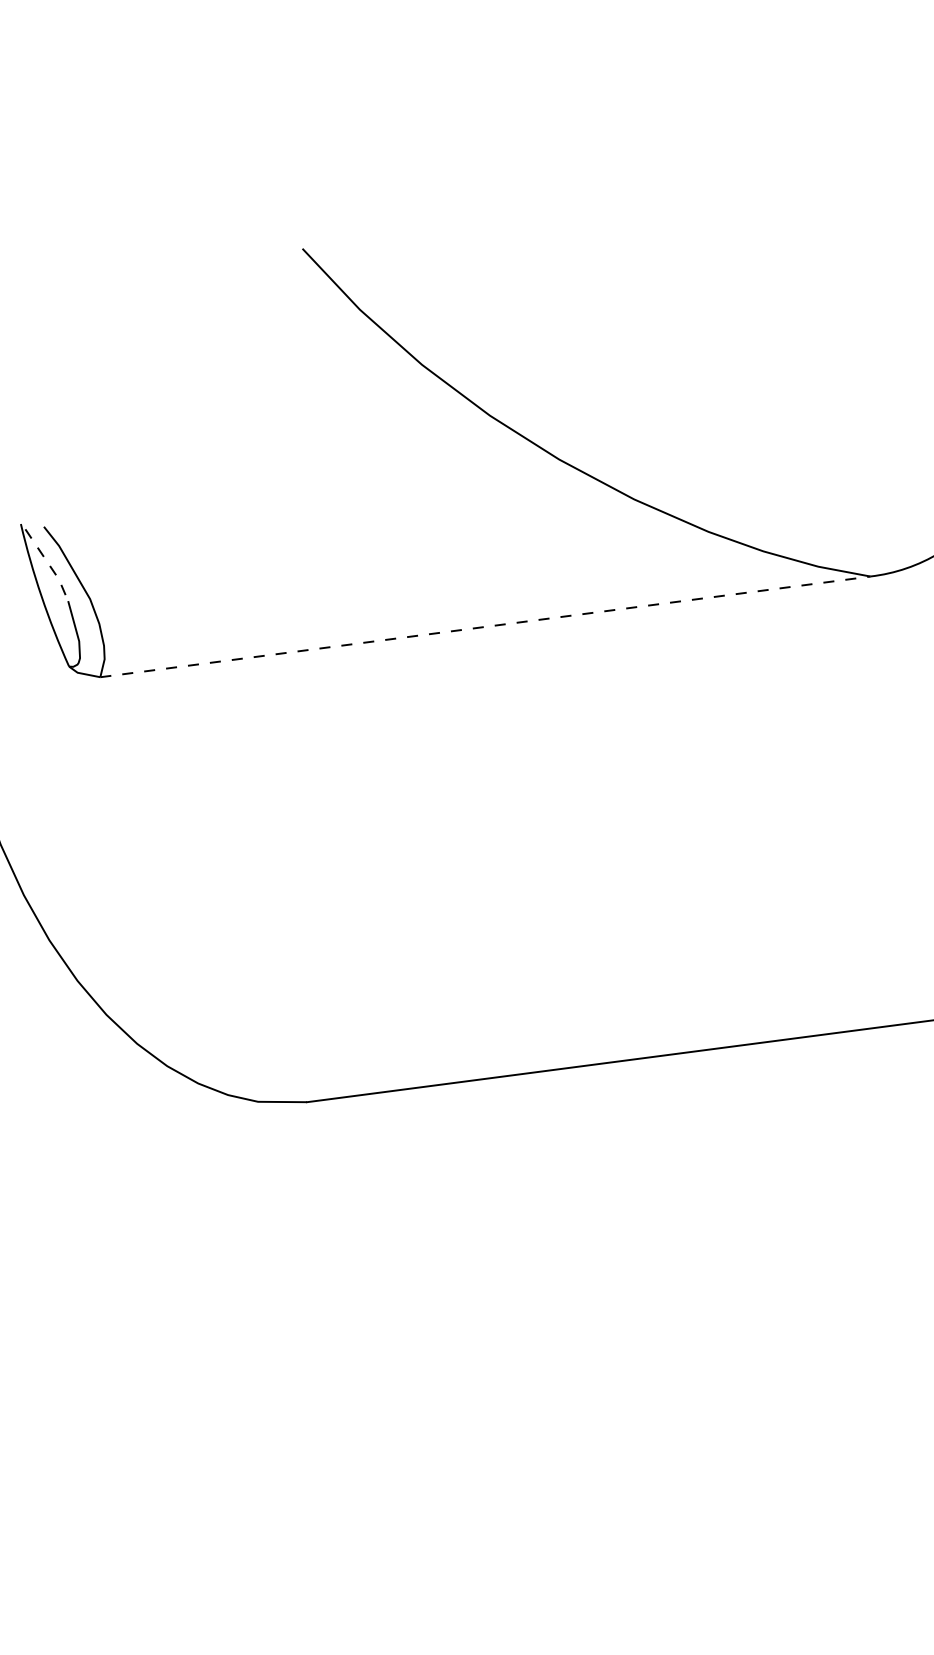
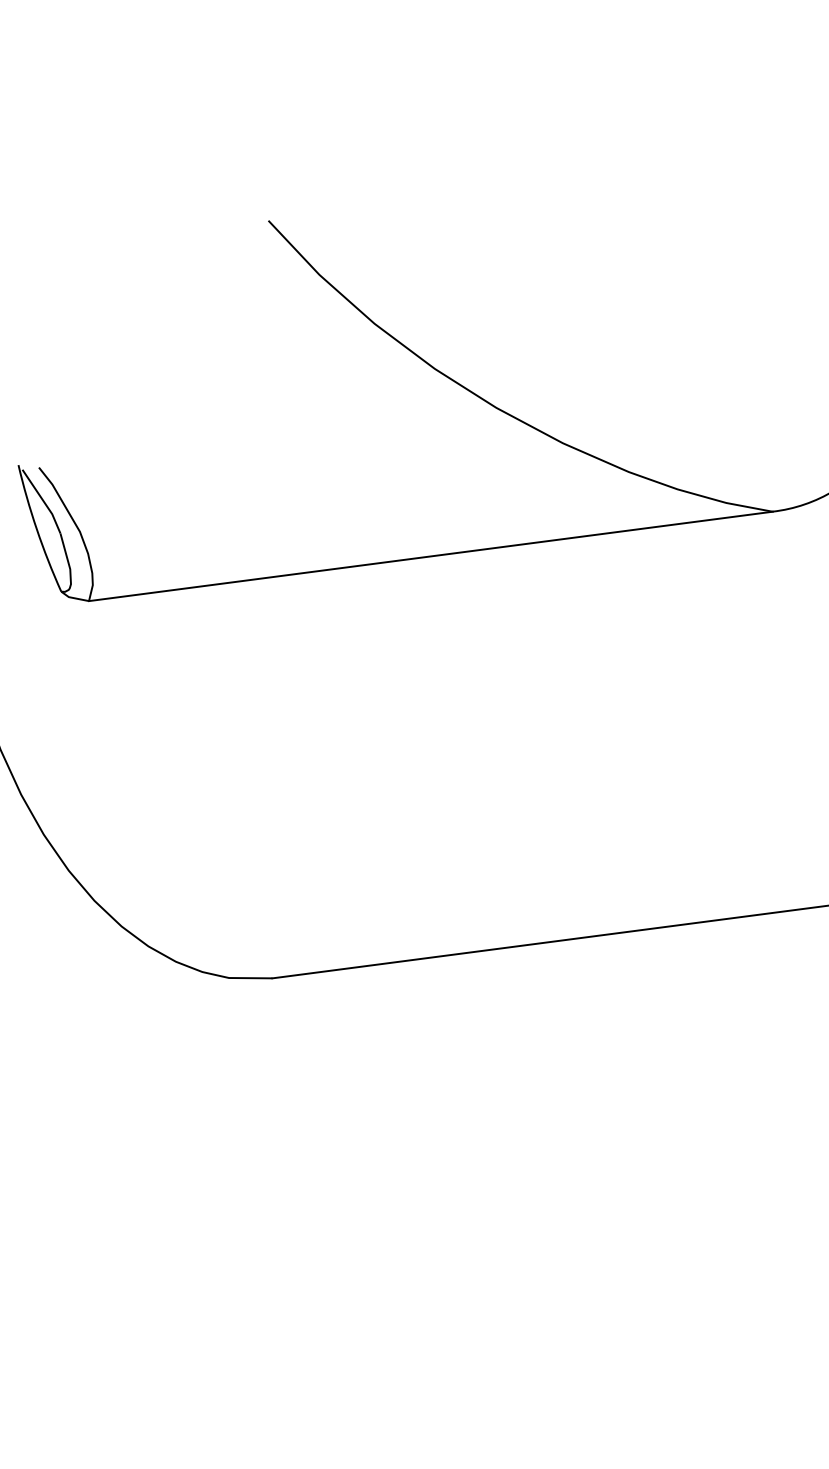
line: (50, 565) -> (44, 501), dashed -> solid
line: (485, 626) -> (430, 556), dashed -> solid

